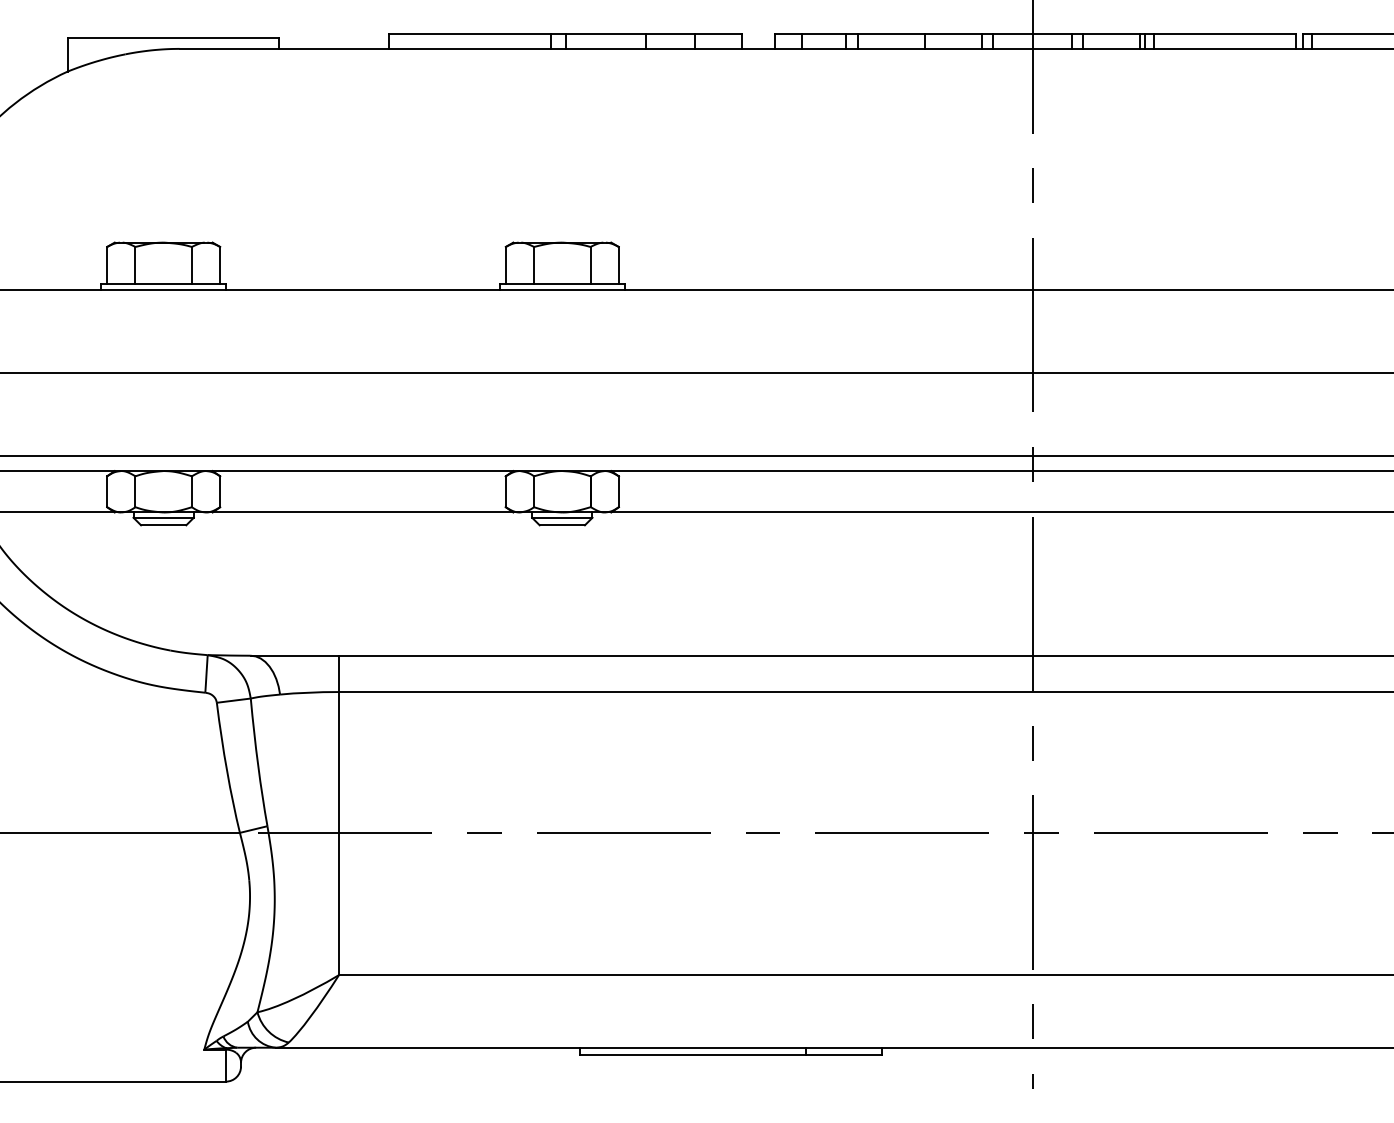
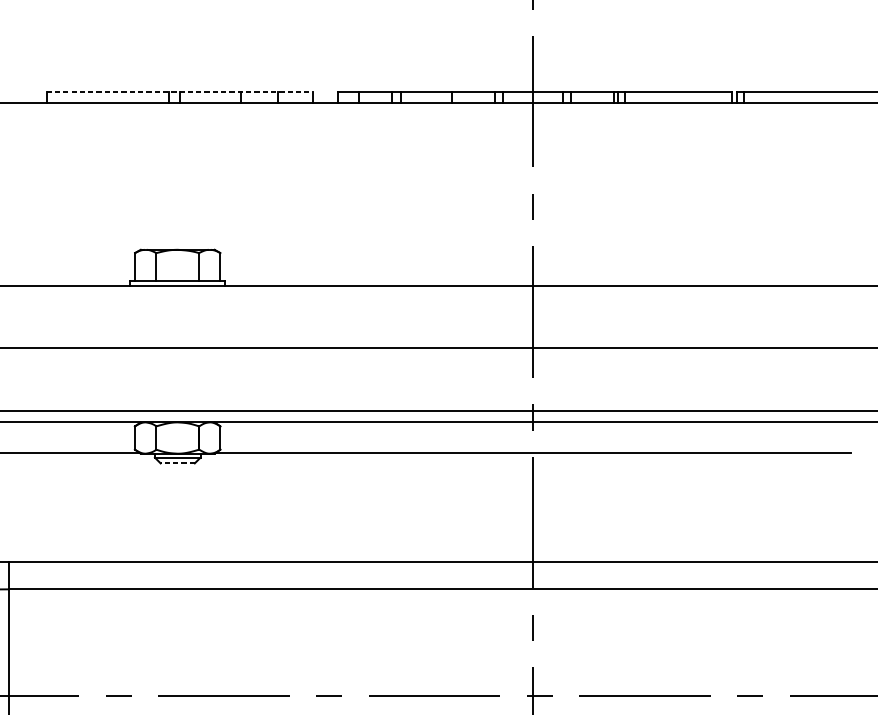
line: (565, 33) -> (180, 91), solid -> dashed
line: (562, 525) -> (177, 463), solid -> dashed

